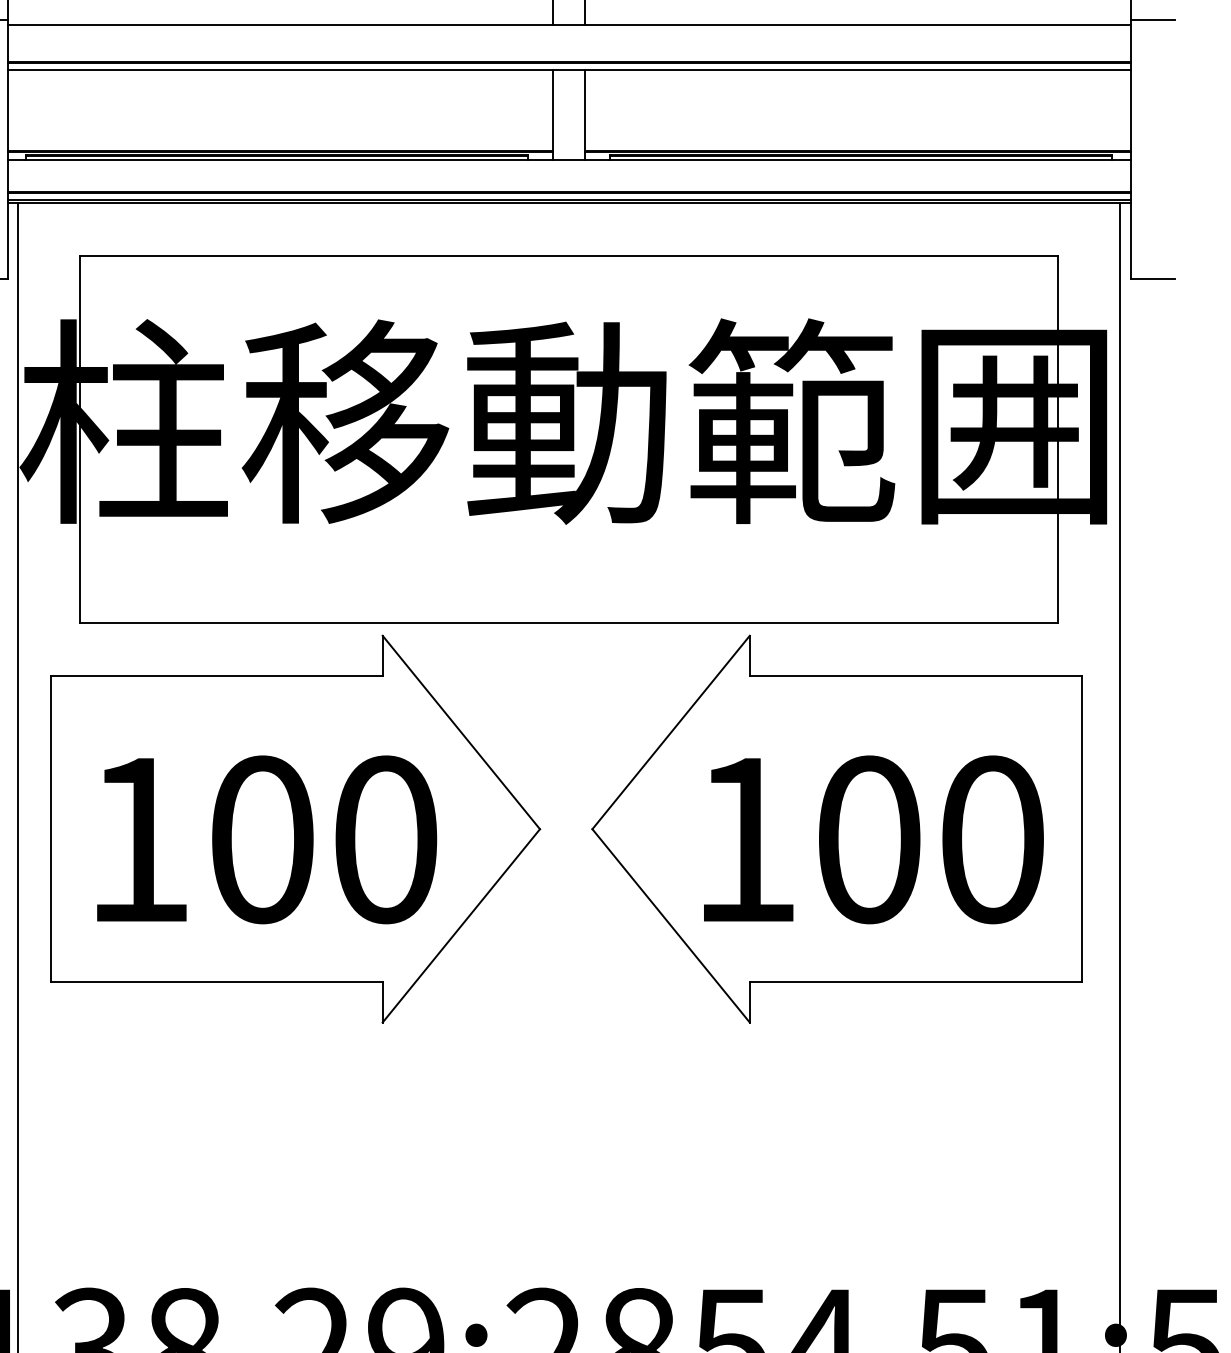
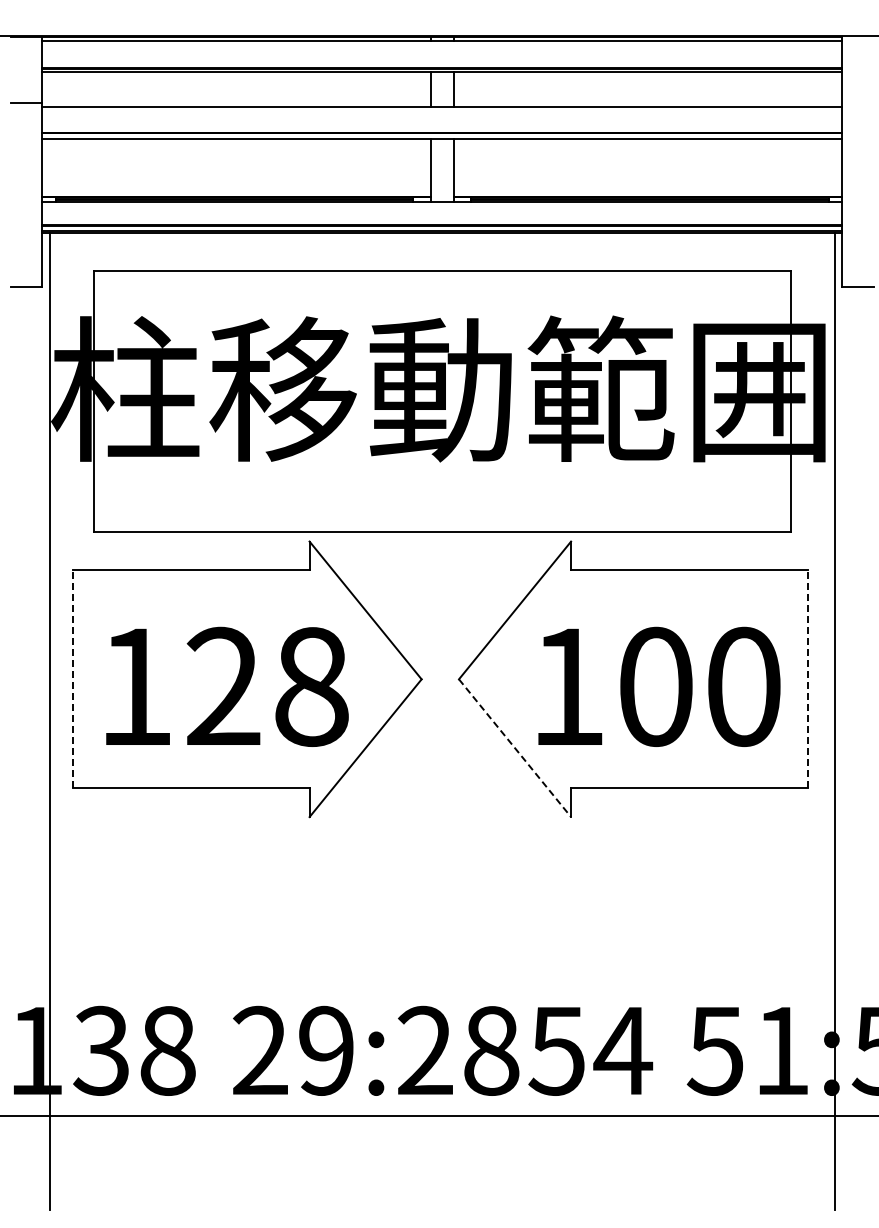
line: (1153, 20) -> (858, 103), removed
line: (51, 829) -> (73, 679), solid -> dashed
line: (1081, 829) -> (807, 679), solid -> dashed
text: (323, 839) -> (267, 686), 100 -> 128
line: (671, 926) -> (515, 748), solid -> dashed

